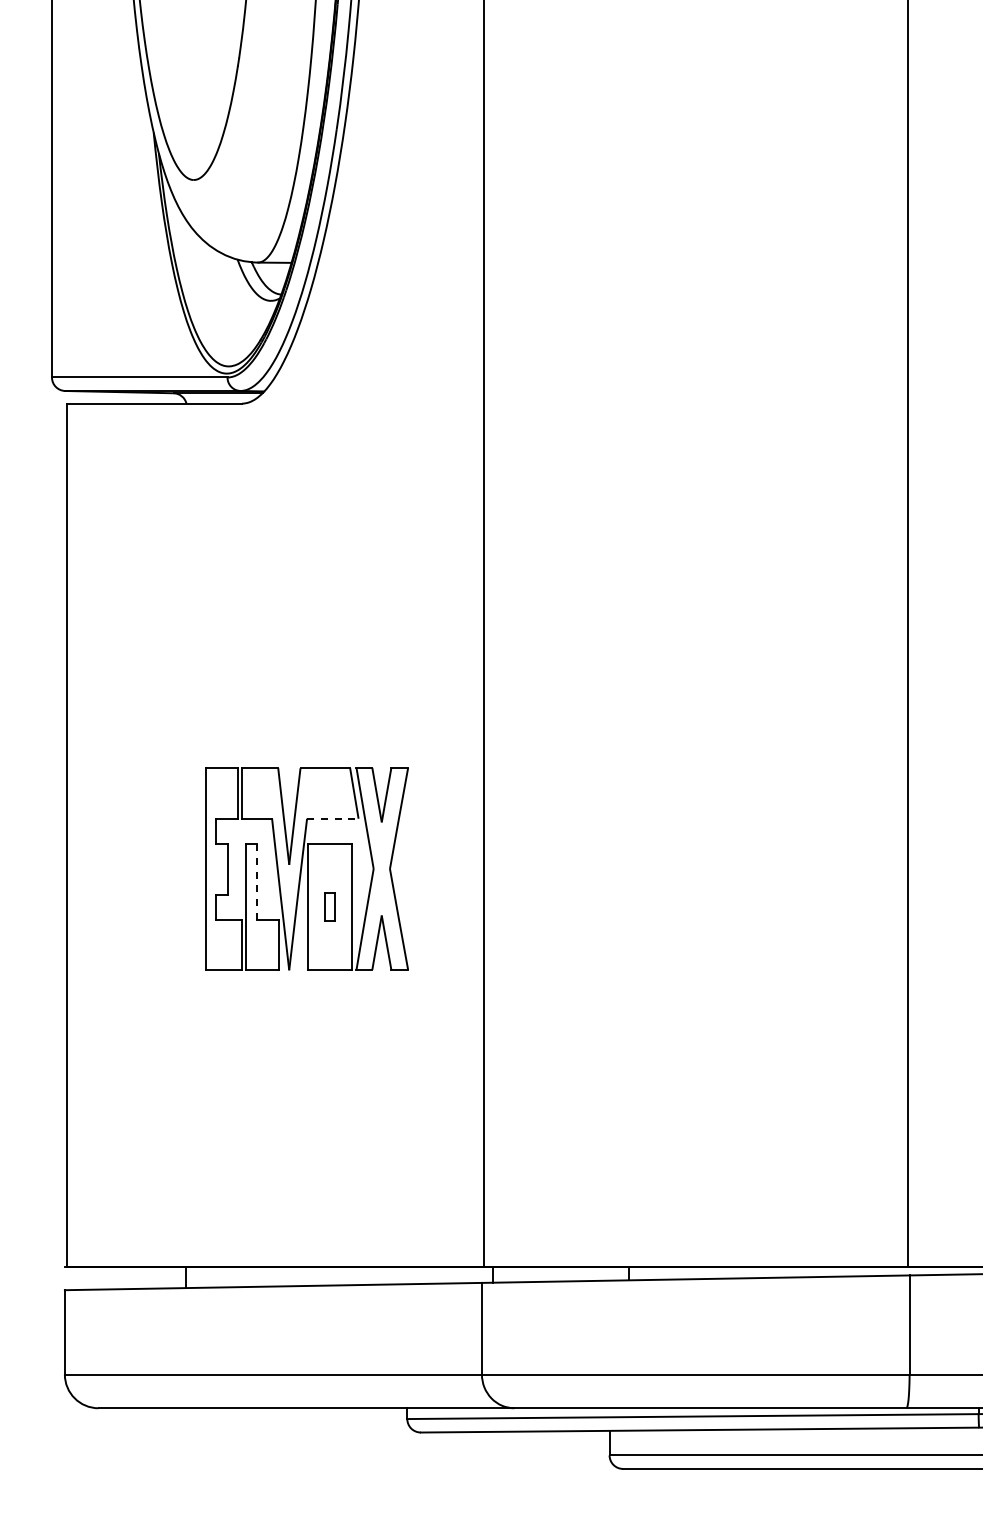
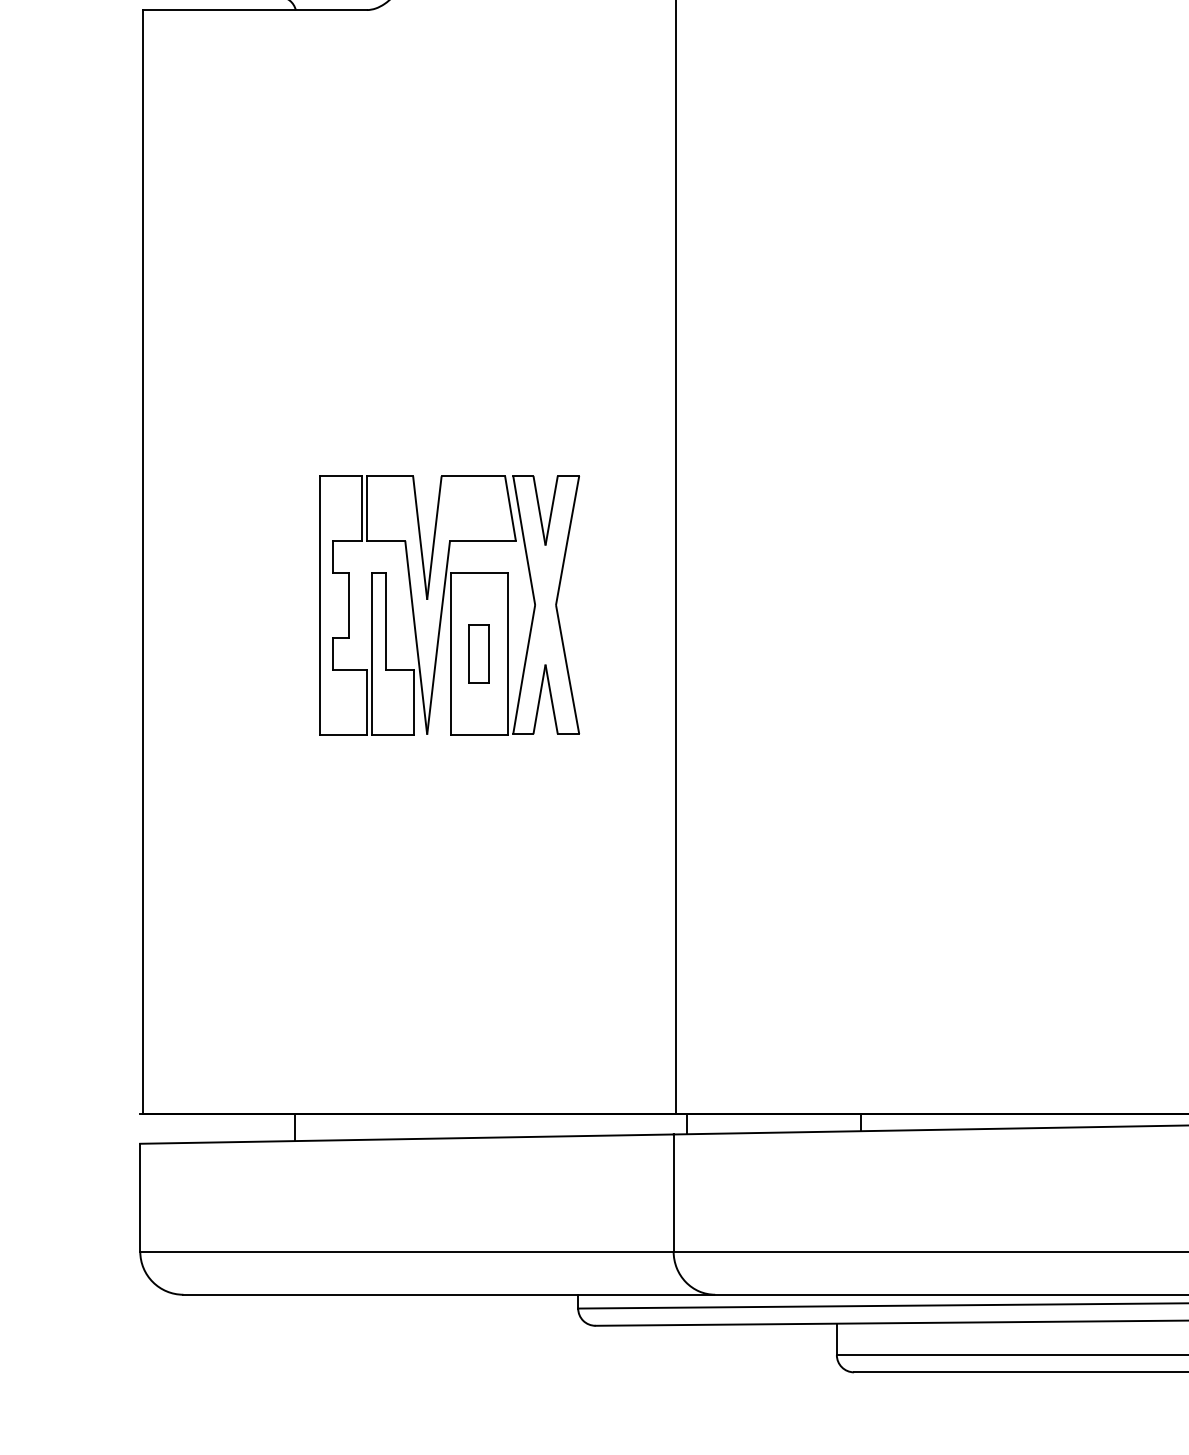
line: (332, 818) -> (482, 540), dashed -> solid
line: (257, 881) -> (386, 621), dashed -> solid
part: (329, 906) -> (478, 653), size x1.67

